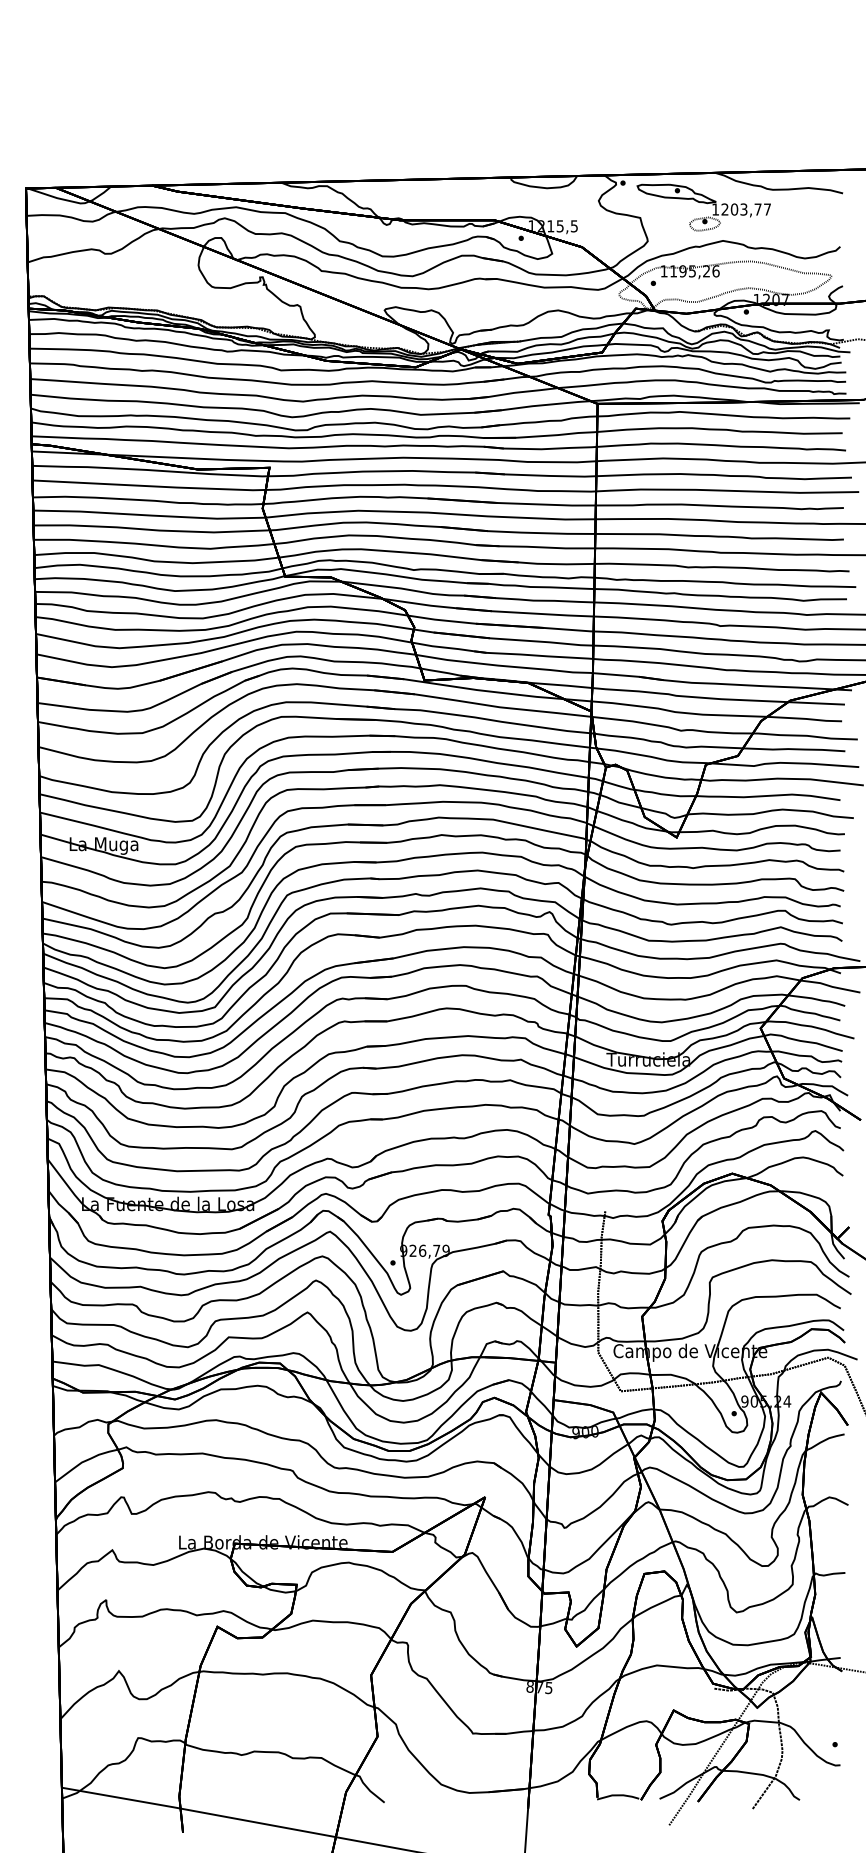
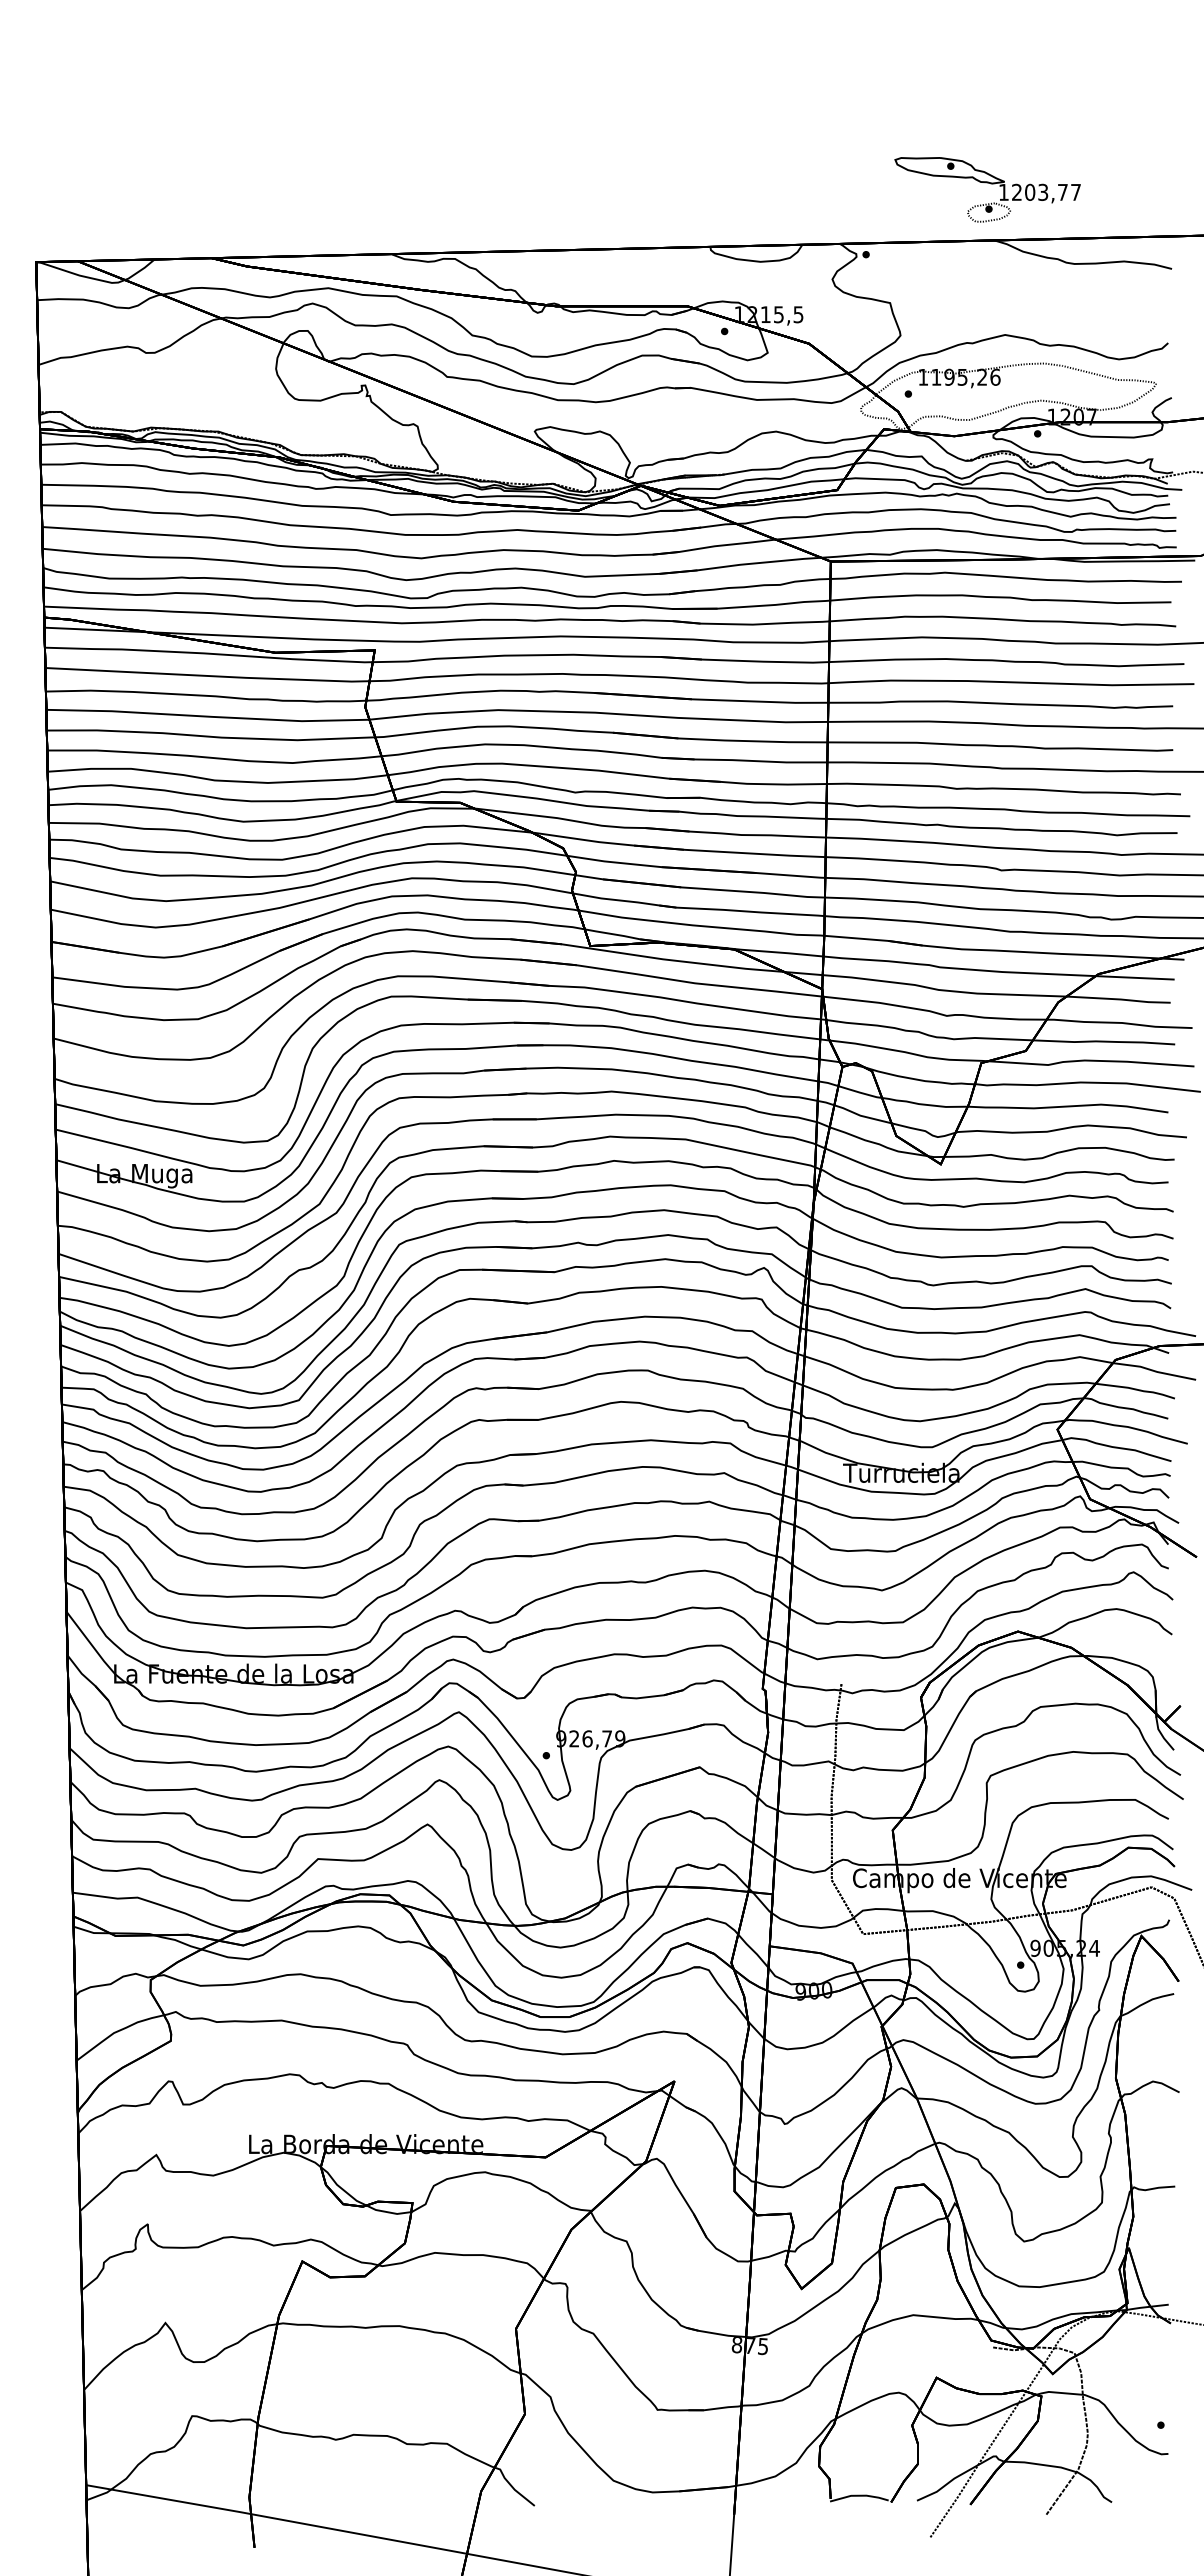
part: (703, 207) -> (987, 189), moved

